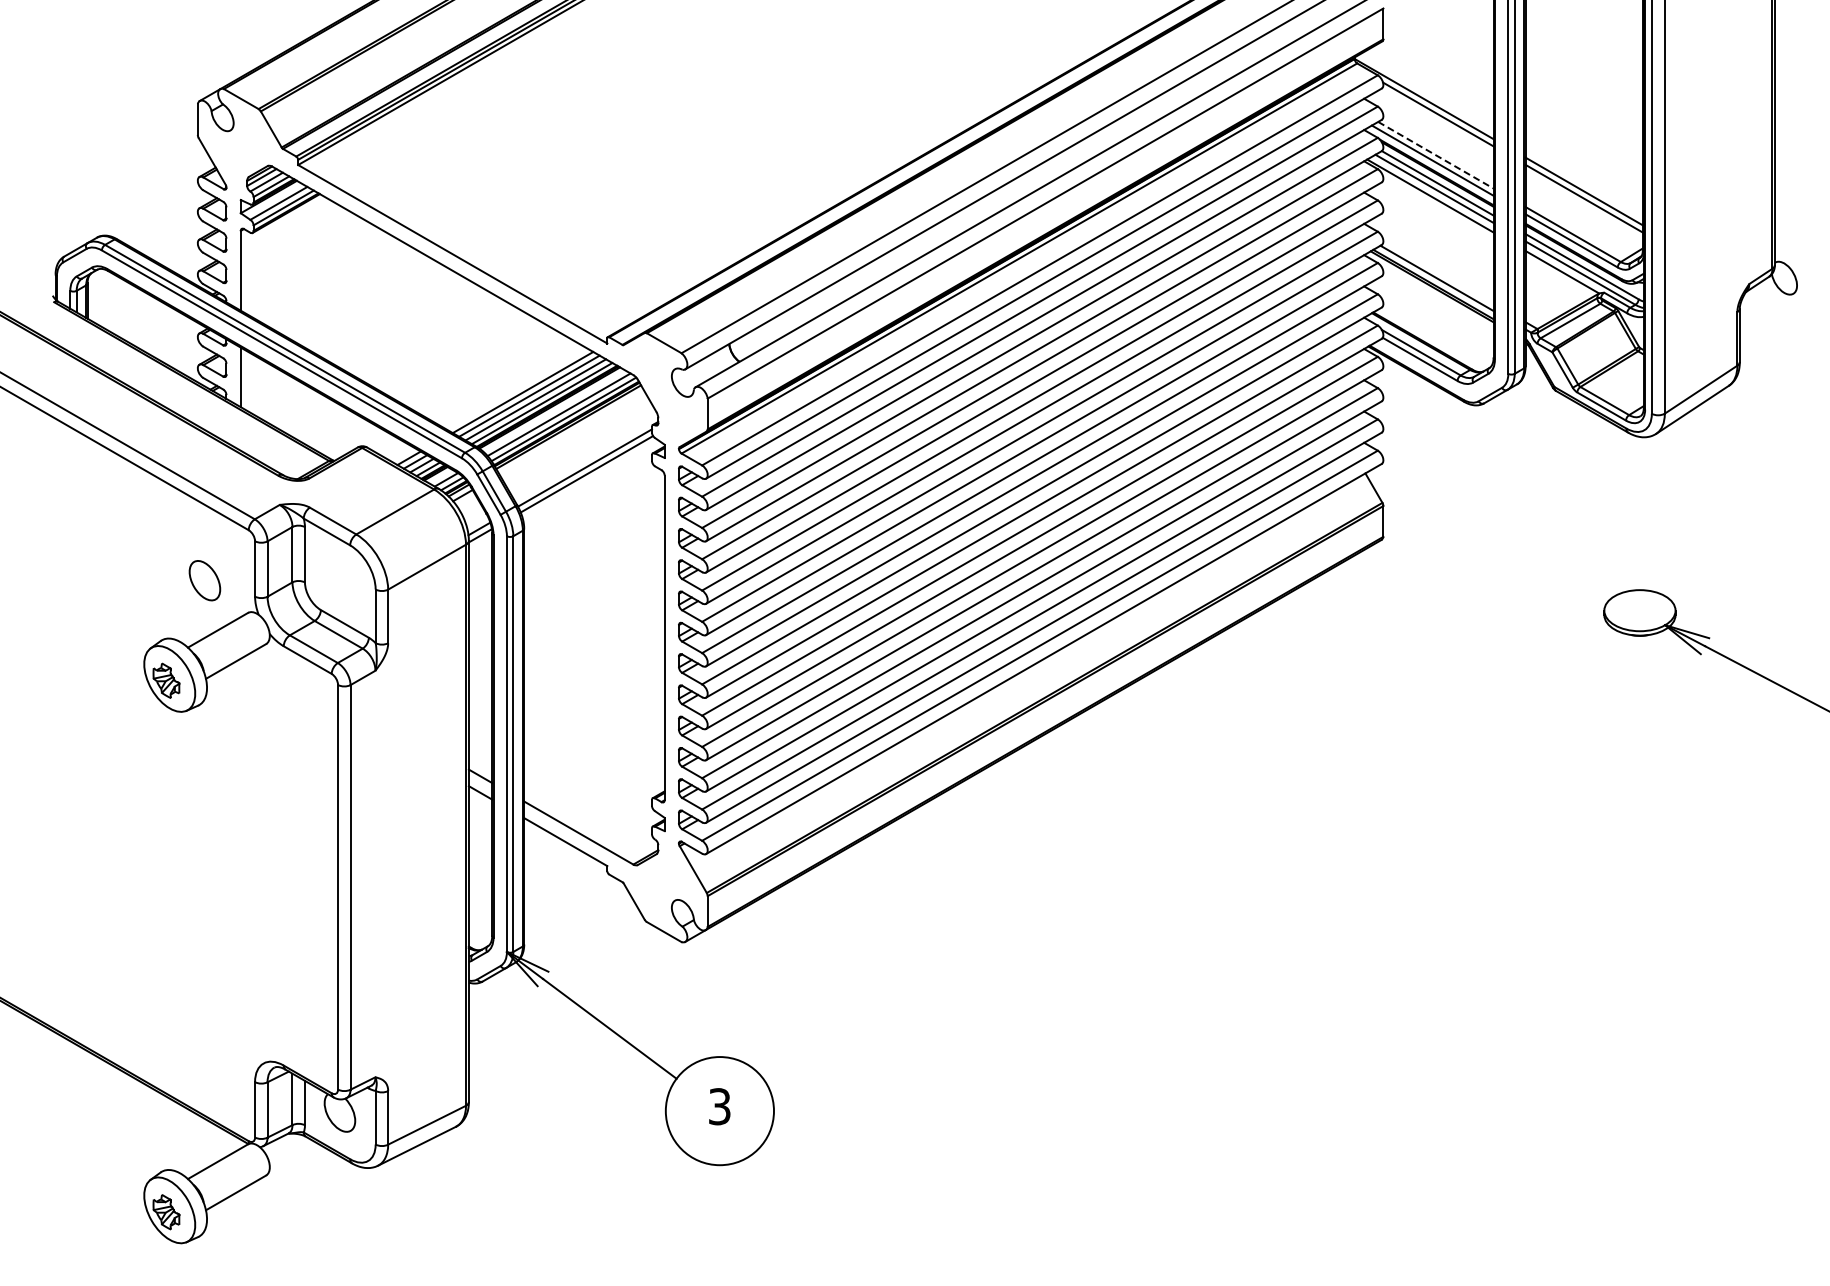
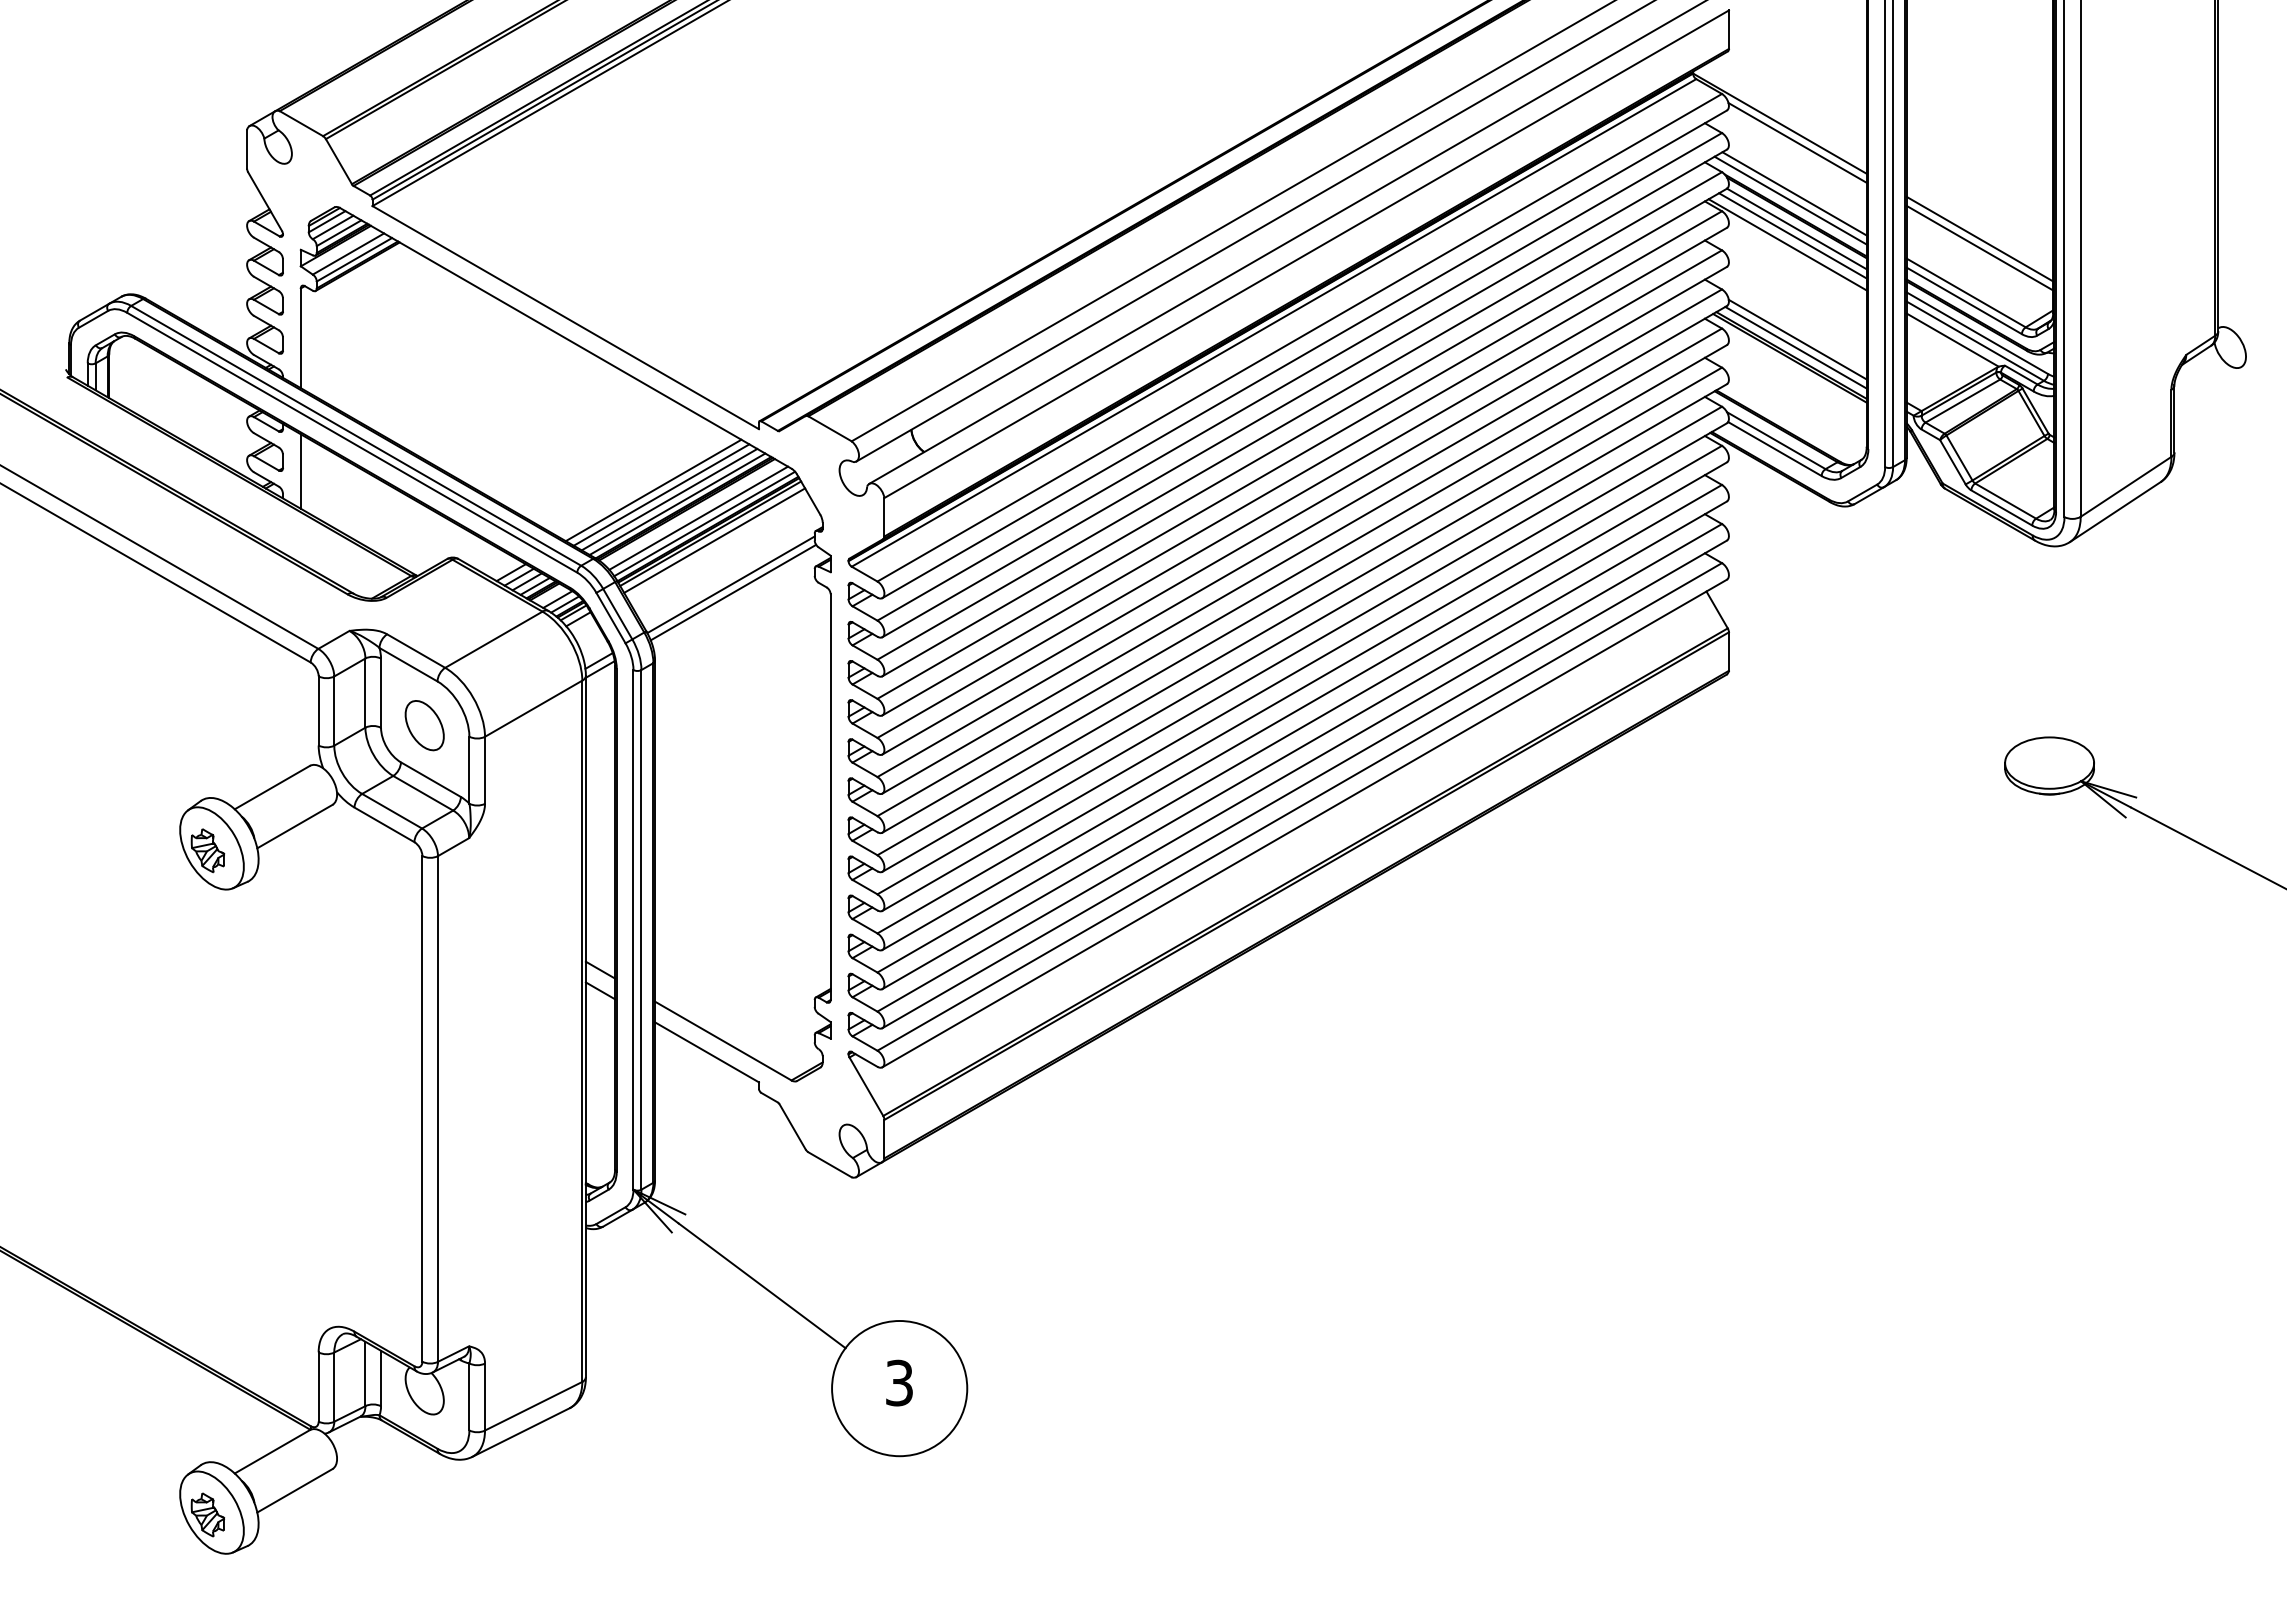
line: (1435, 155) -> (1794, 194), dashed -> solid
line: (1438, 271) -> (1797, 339), added
line: (571, 432) -> (714, 540), added
part: (204, 580) -> (424, 725), moved

